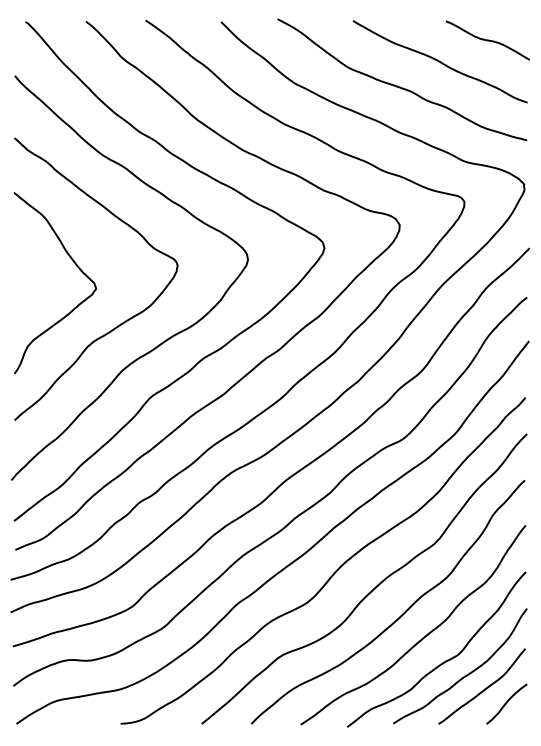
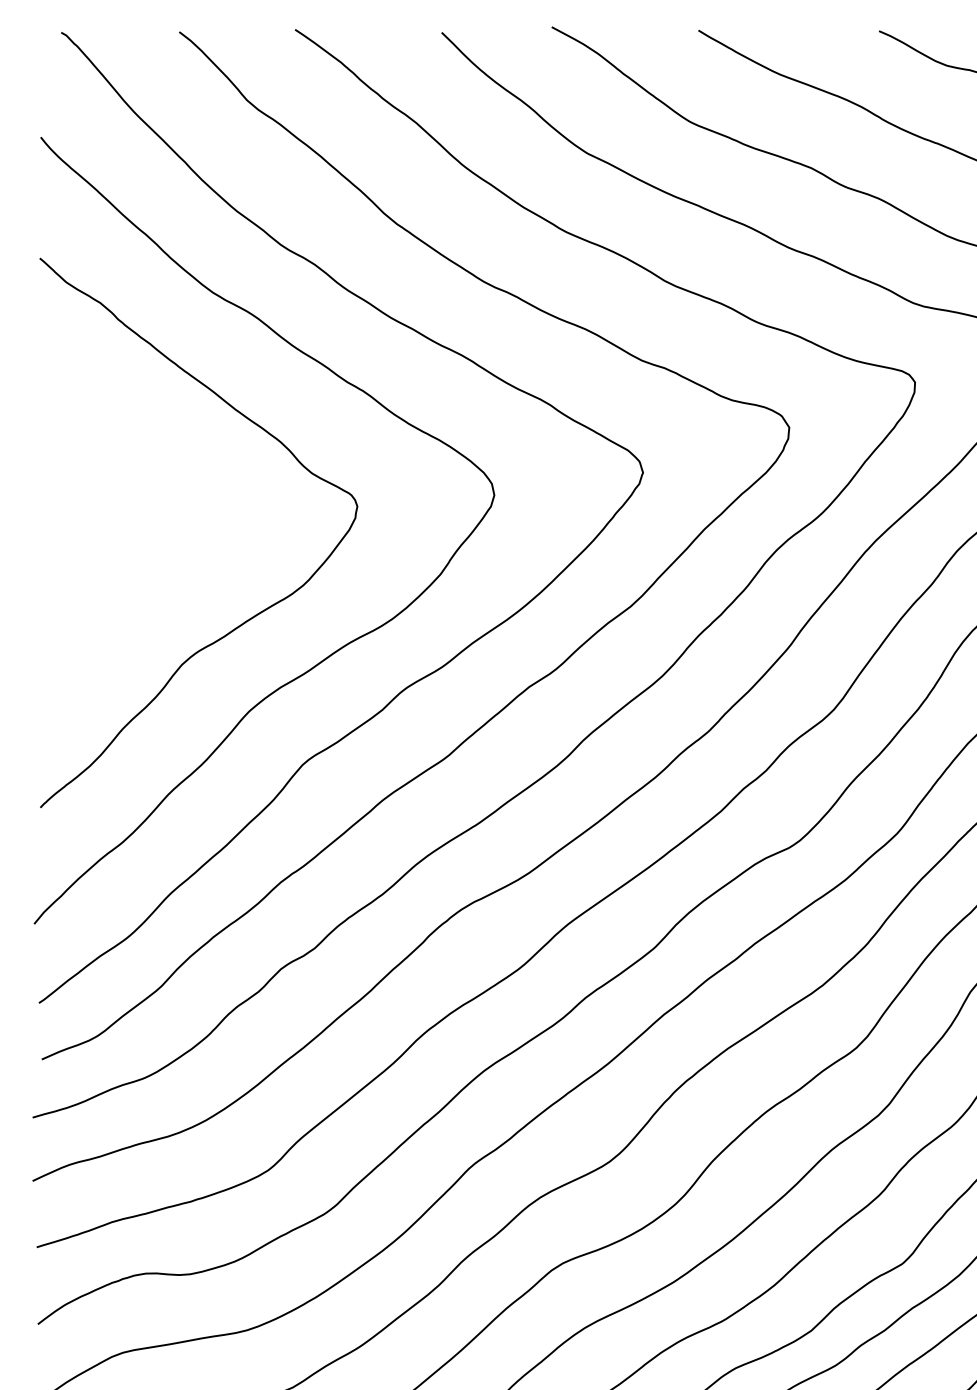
curve: (75, 265) -> (158, 506), removed

